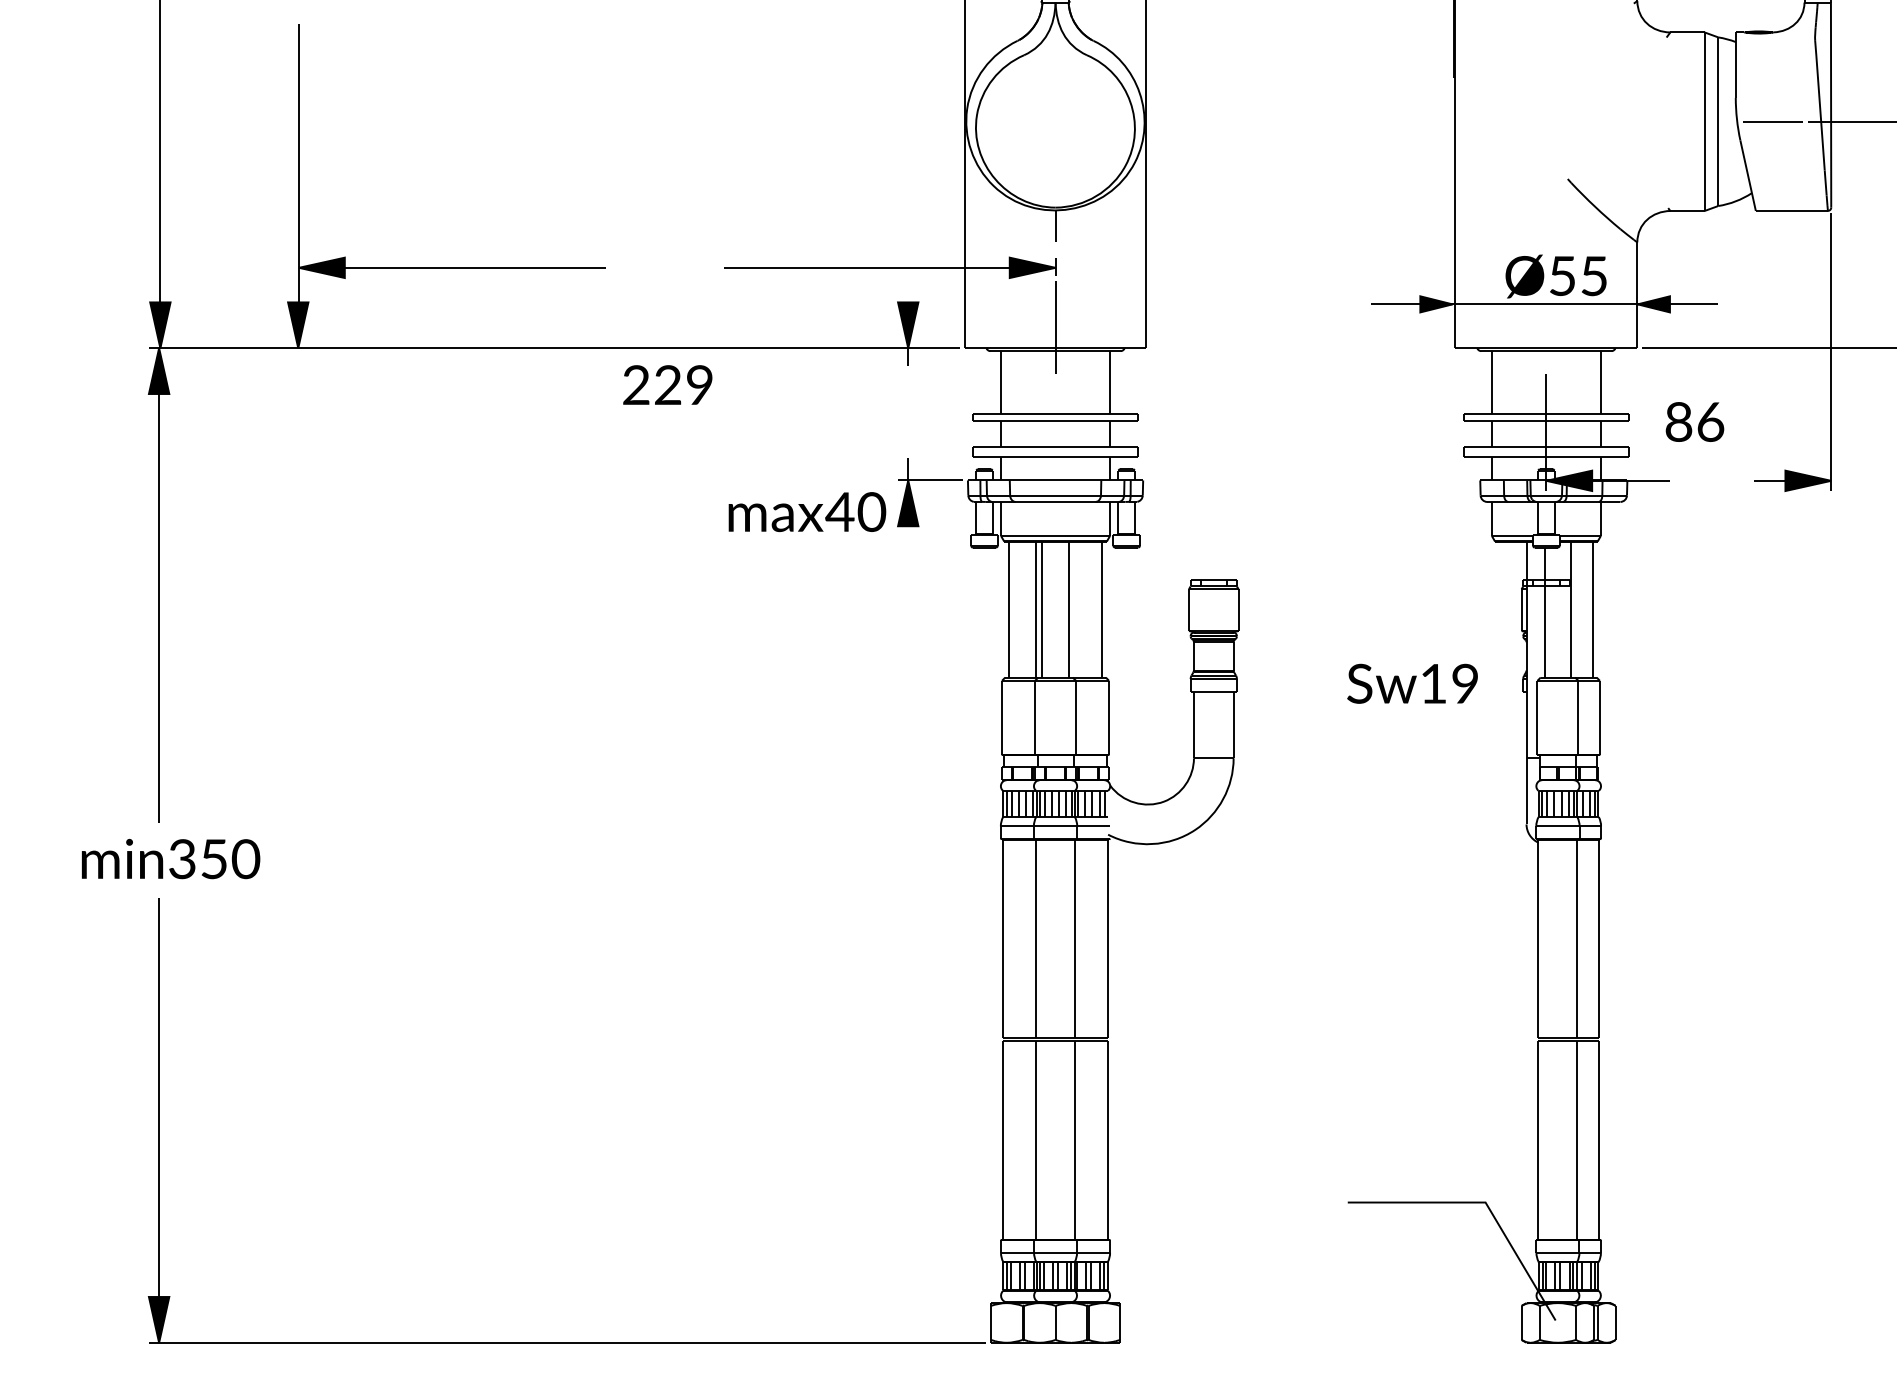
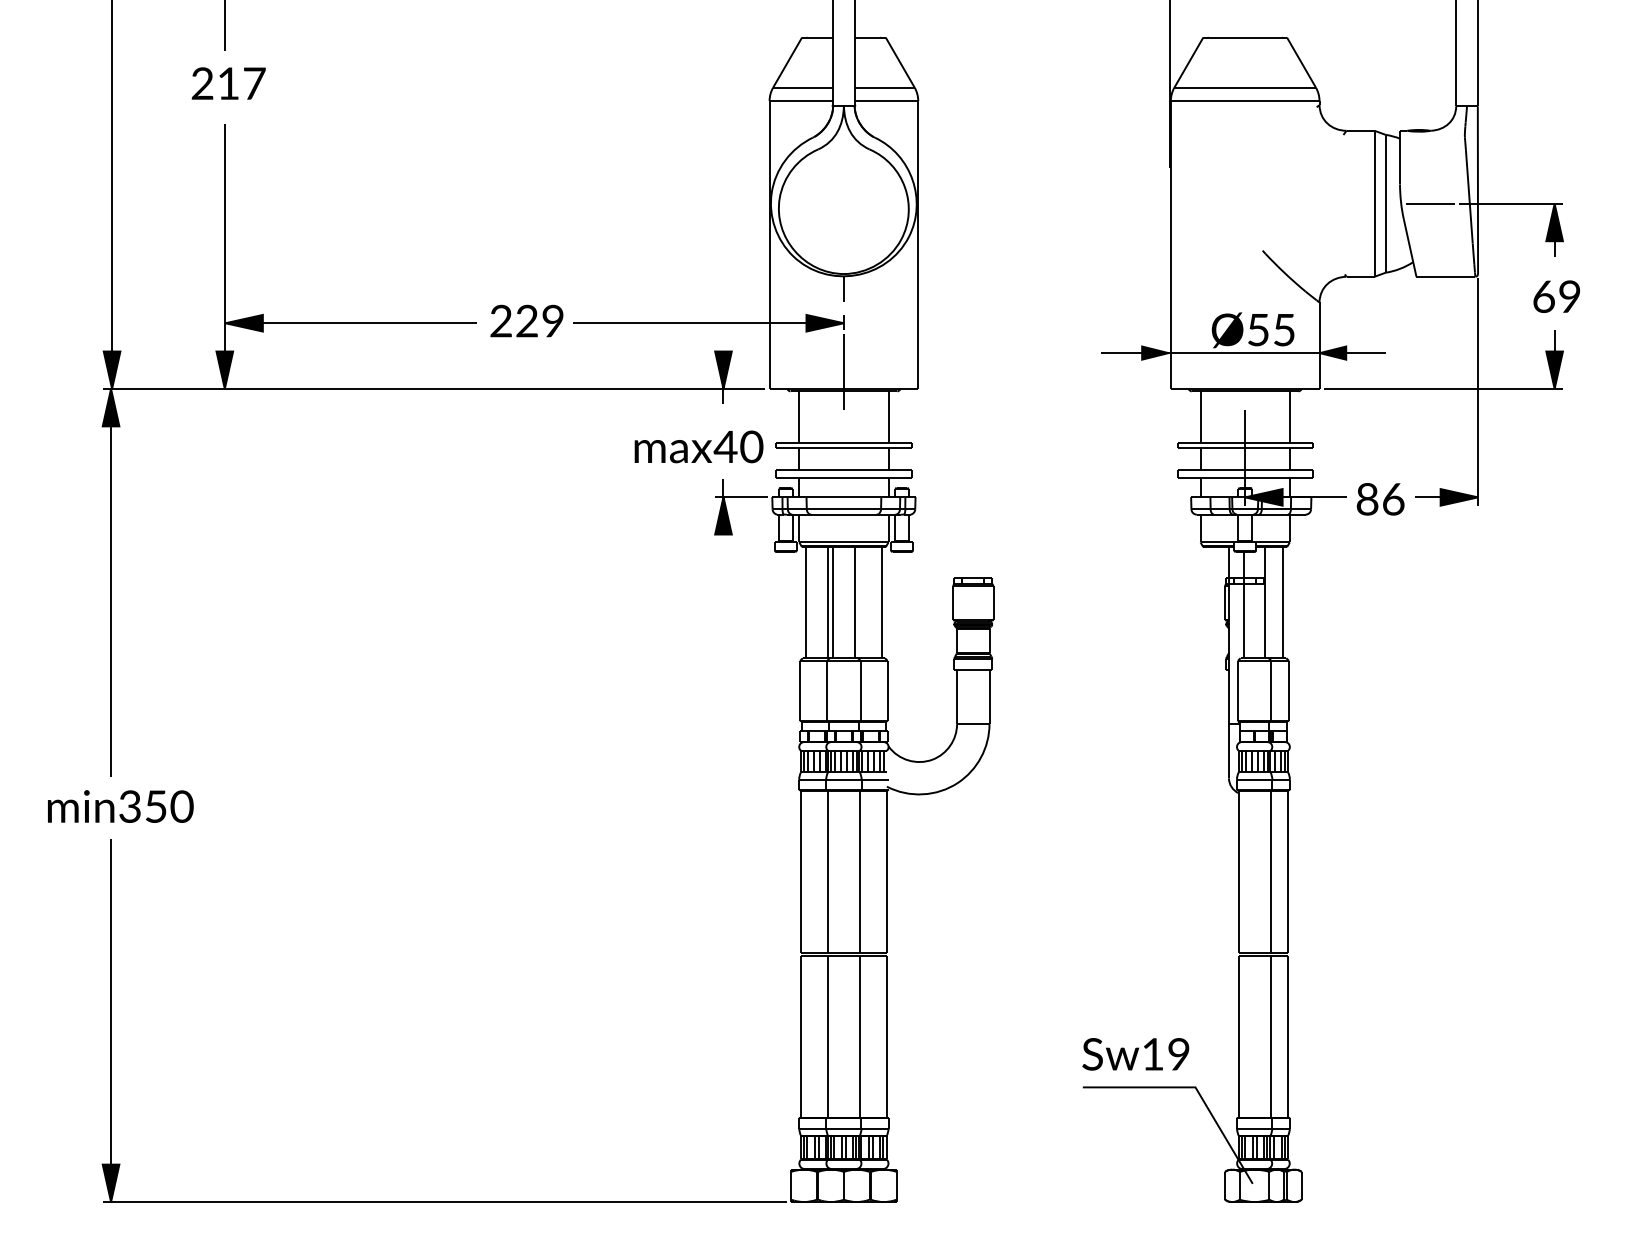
text: (667, 384) -> (526, 320), moved
text: (1694, 422) -> (1380, 499), moved
text: (806, 511) -> (698, 446), moved
text: (1412, 684) -> (1135, 1054), moved

